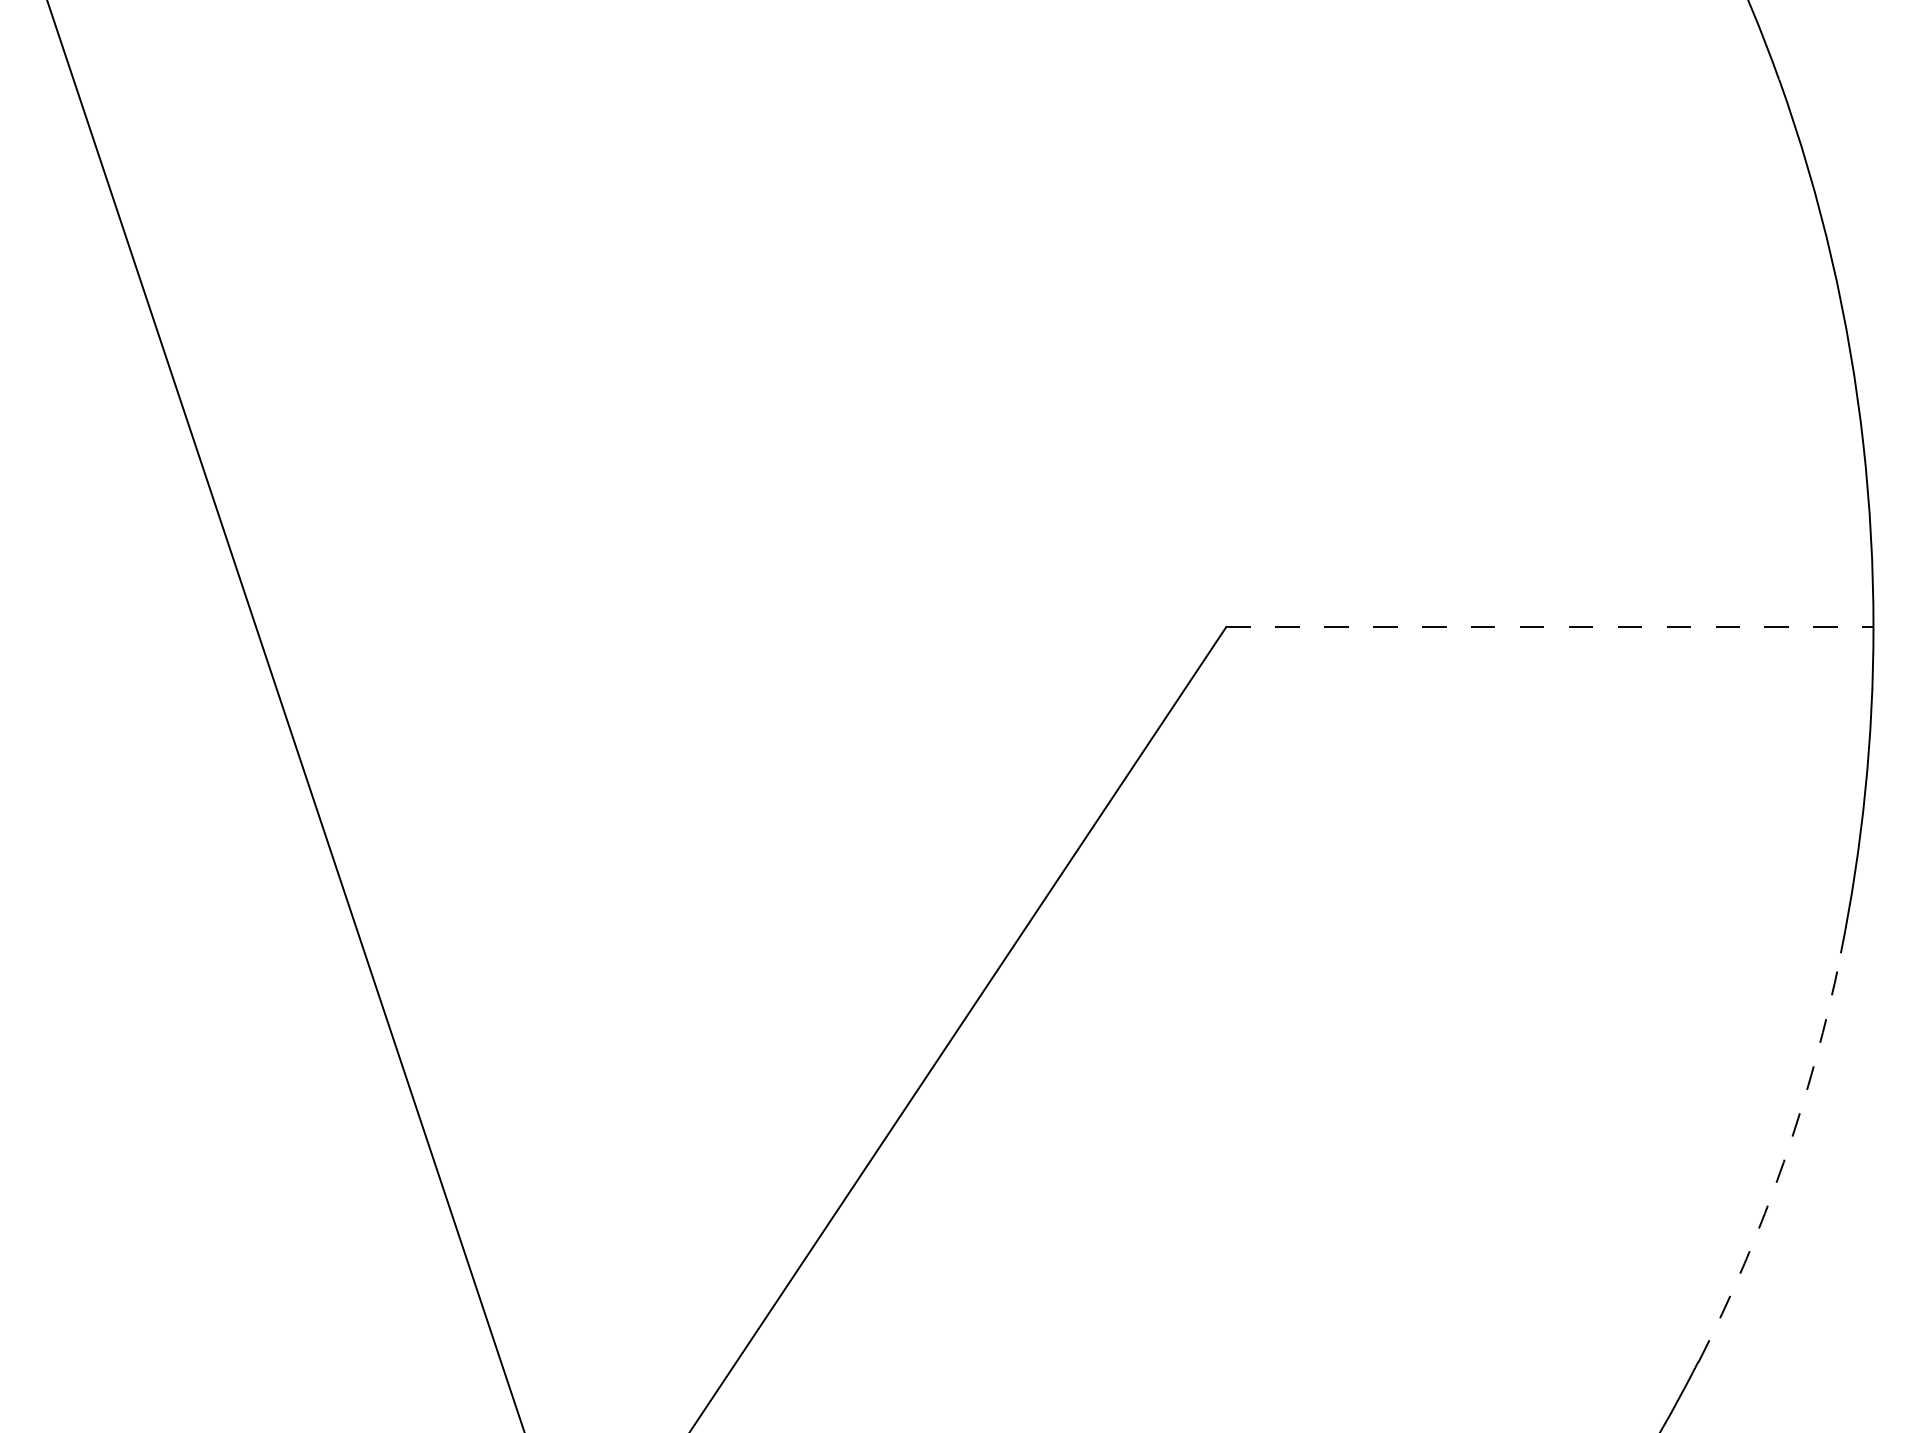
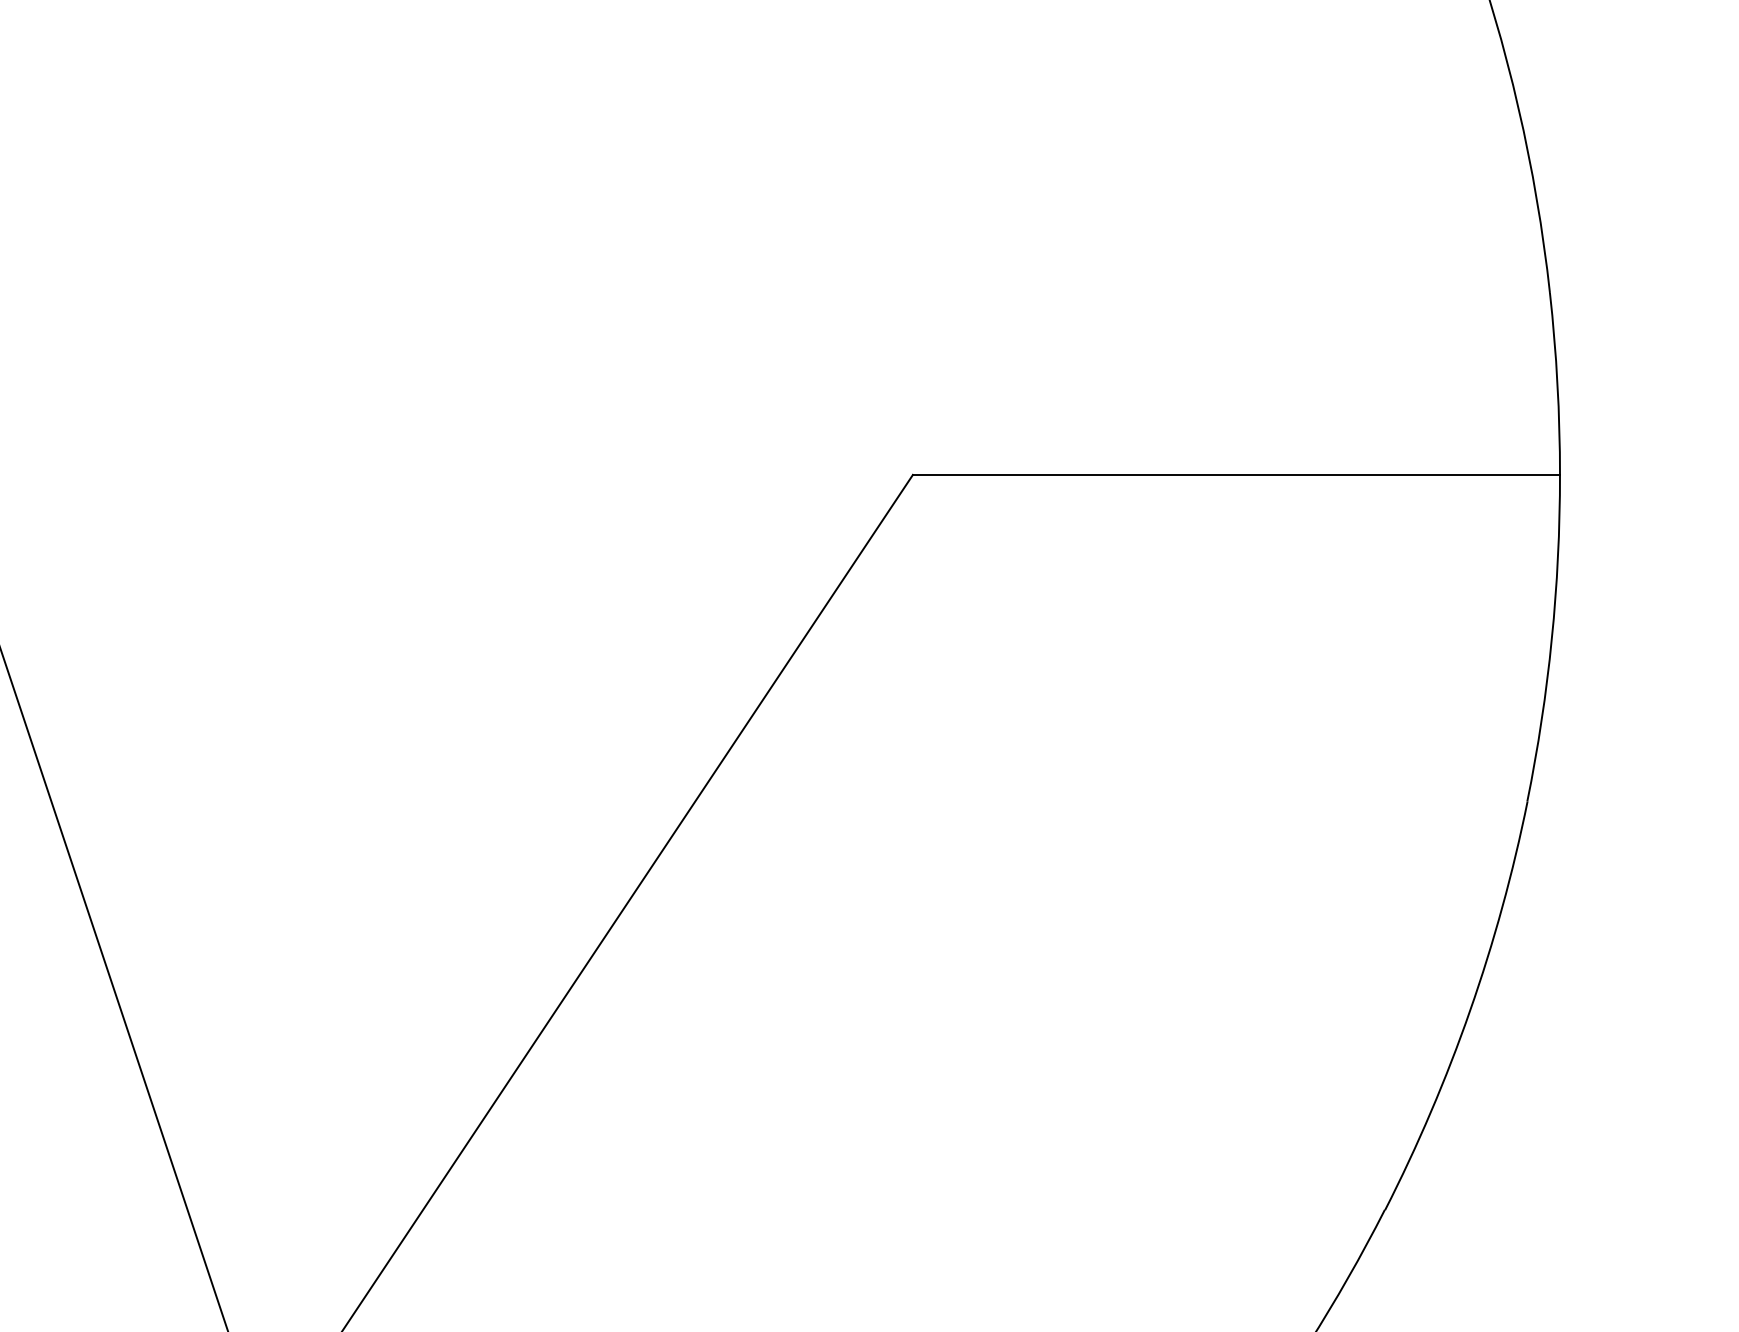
line: (1549, 626) -> (1236, 474), dashed -> solid
arc: (1783, 1162) -> (1470, 1010), dashed -> solid

